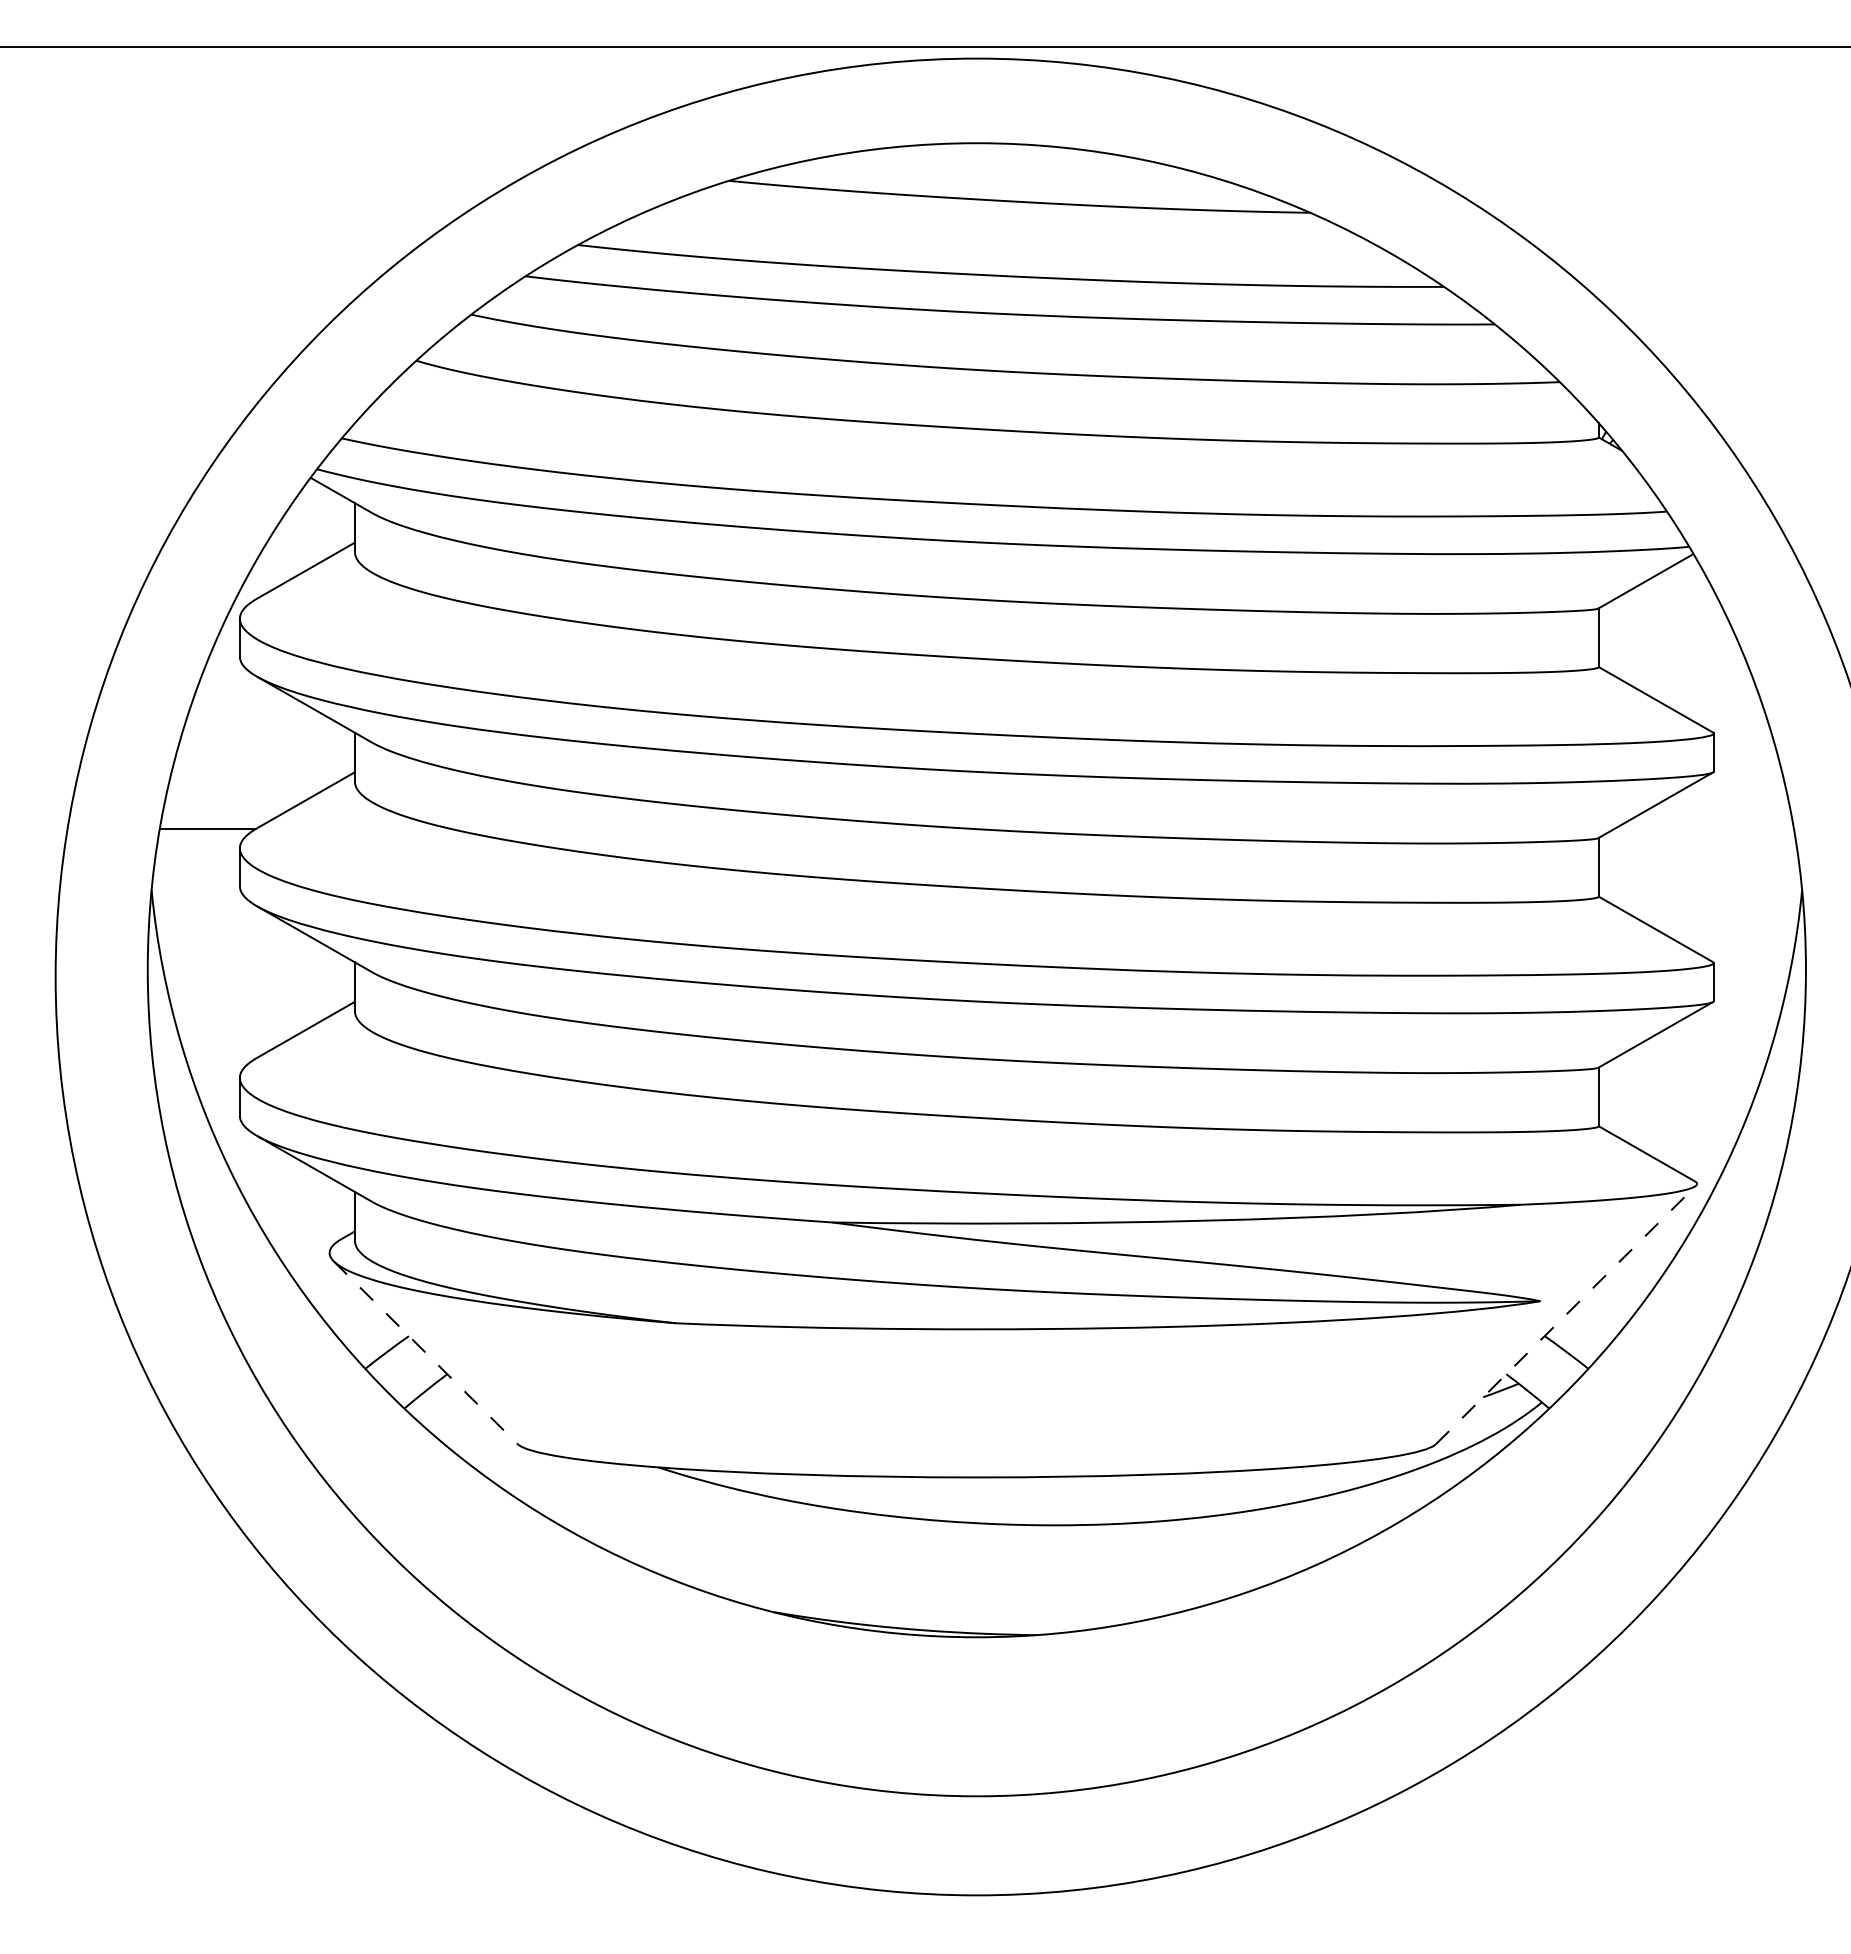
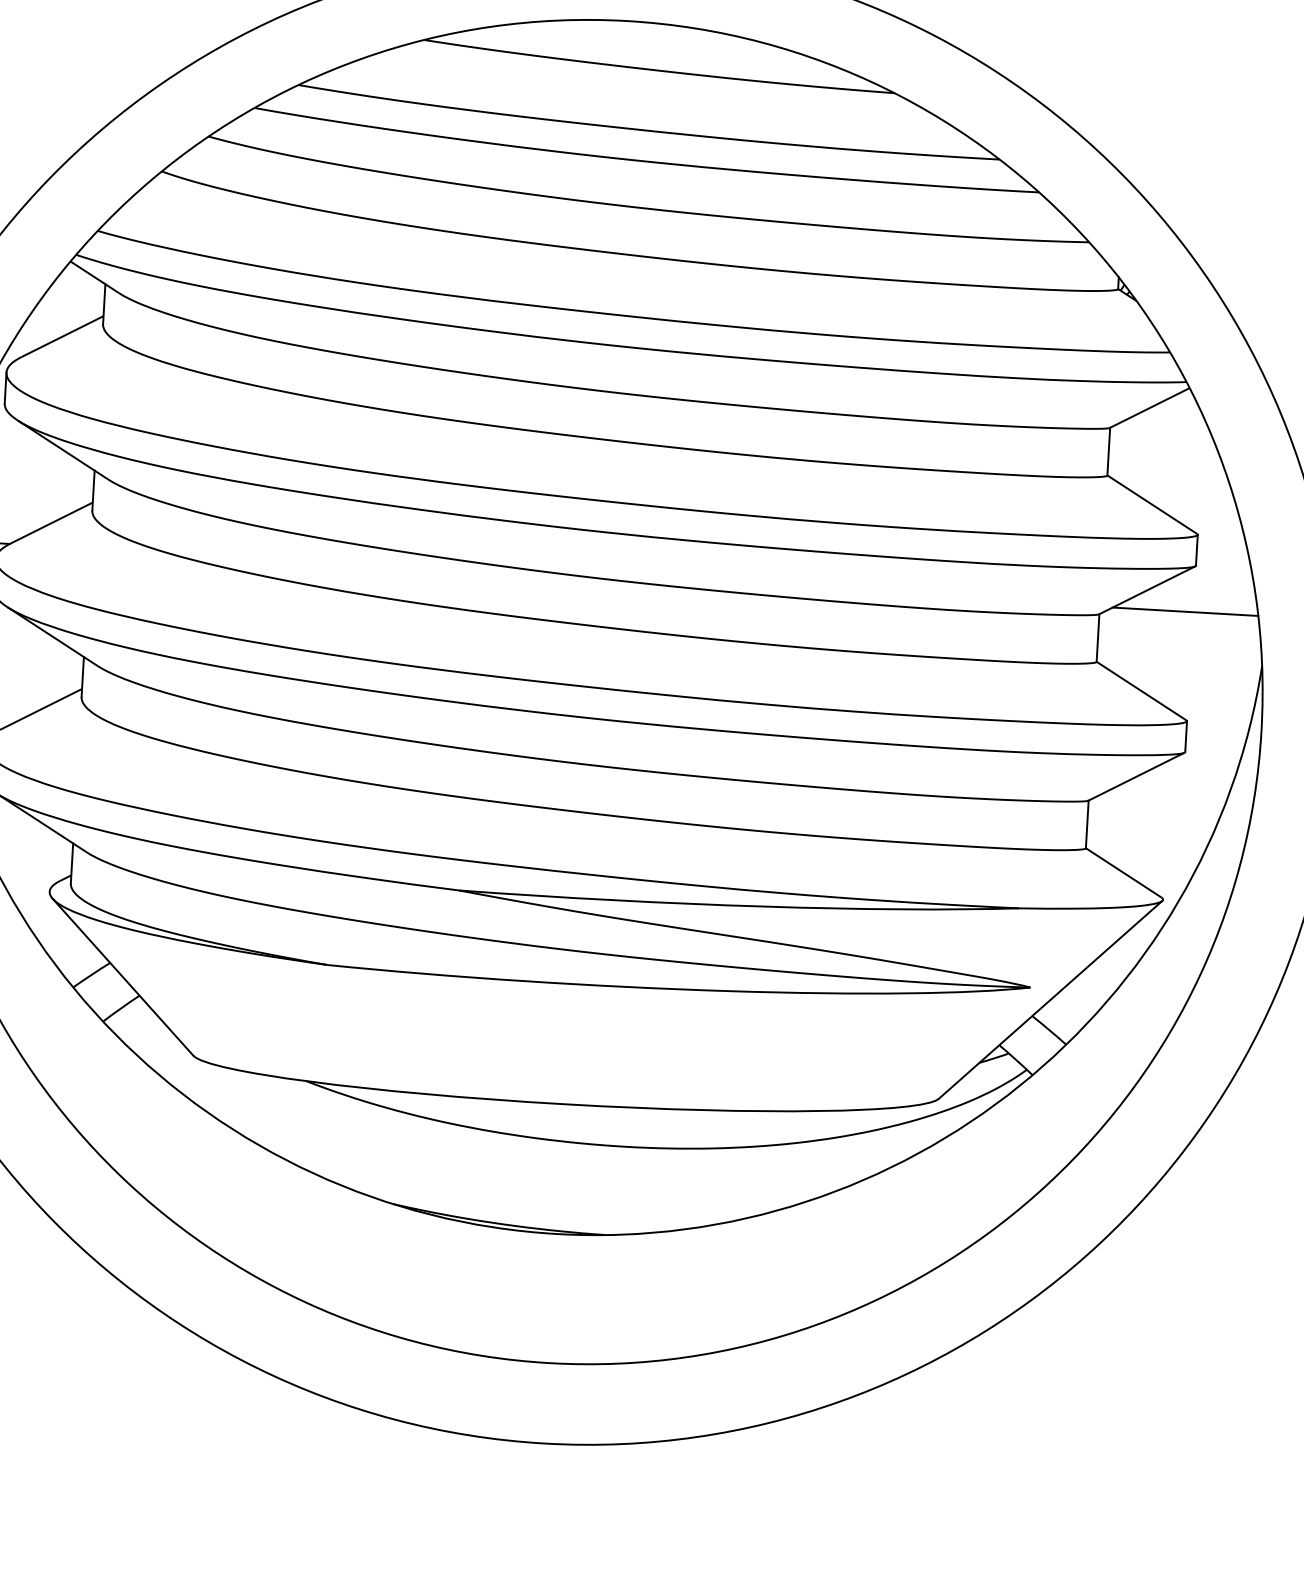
line: (1703, 828) -> (1184, 611), added
line: (1566, 1314) -> (1050, 999), dashed -> solid
line: (425, 1352) -> (122, 977), dashed -> solid

